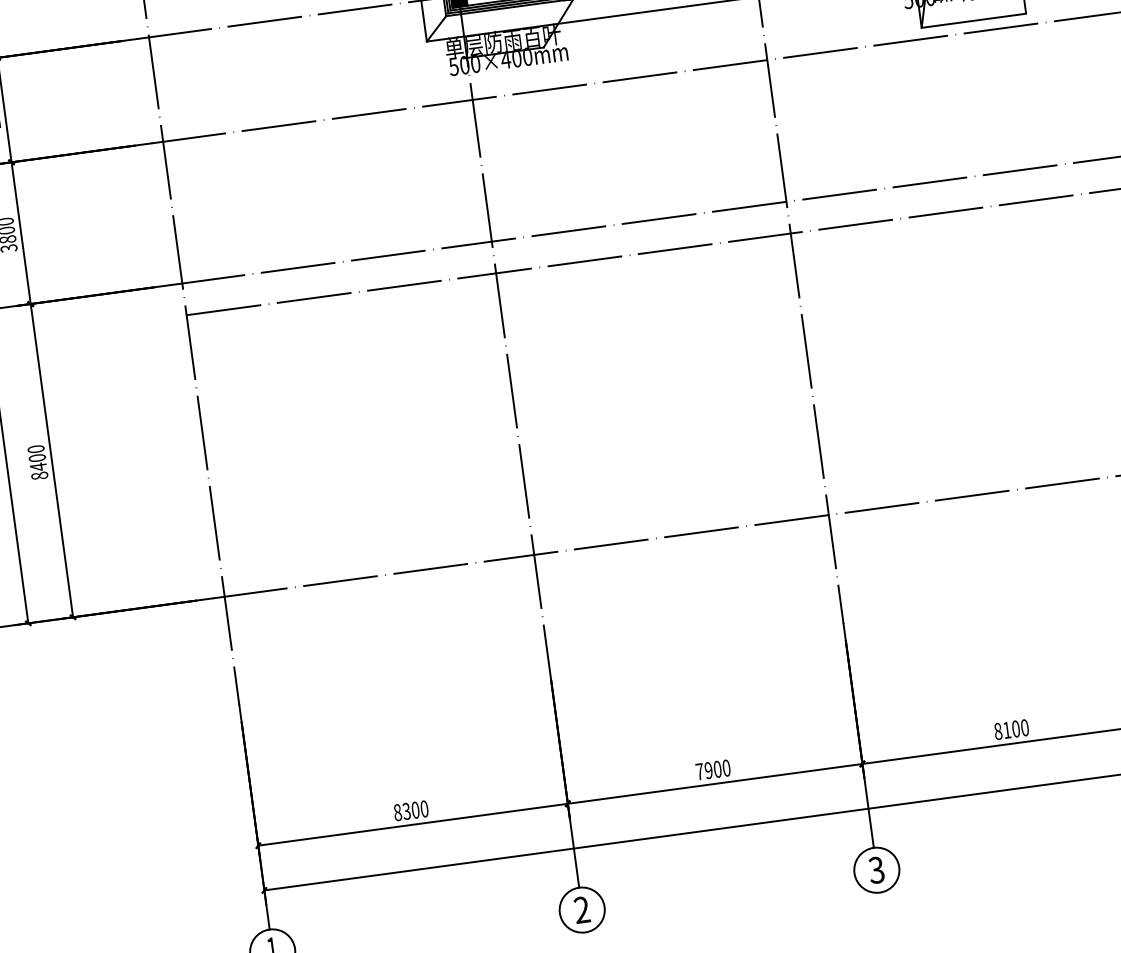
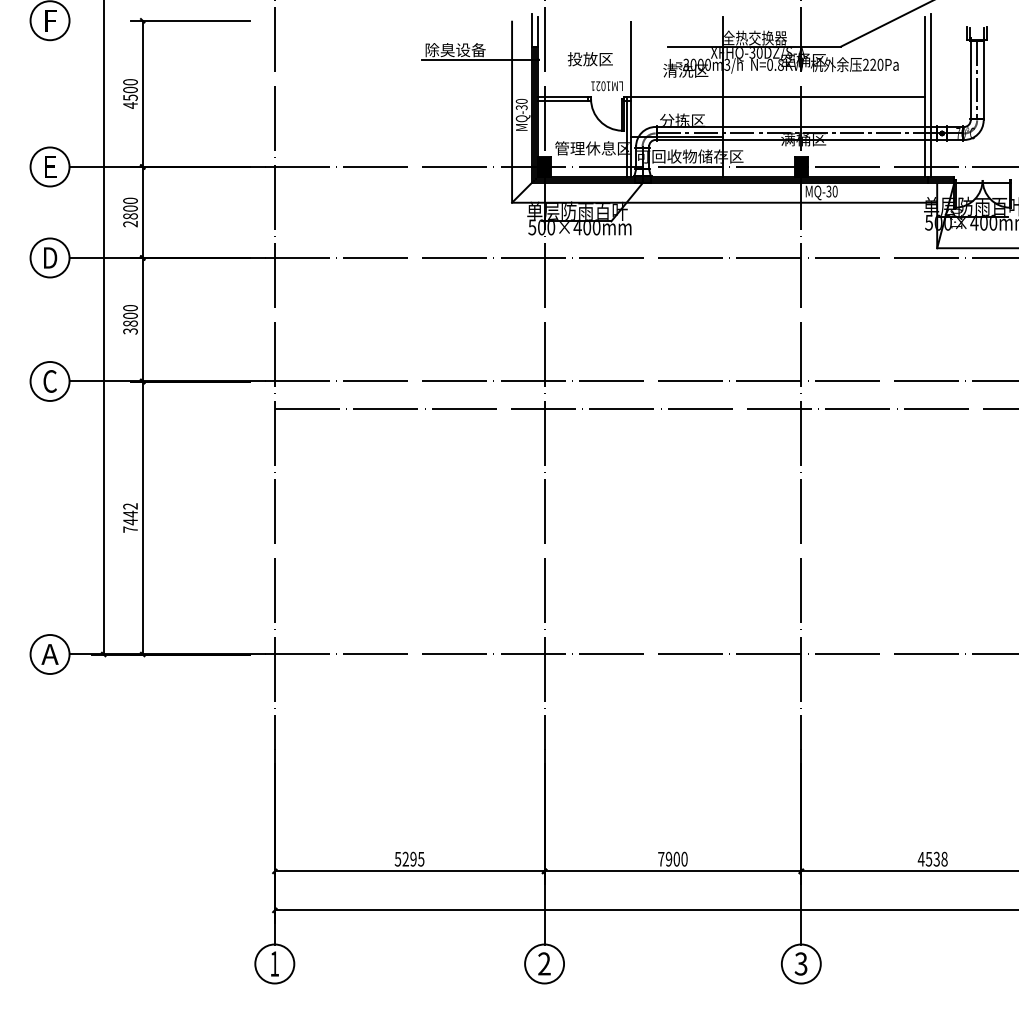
text: (37, 461) -> (130, 517), 8400 -> 7442
text: (1011, 728) -> (932, 858), 8100 -> 4538
text: (410, 809) -> (409, 858), 8300 -> 5295

